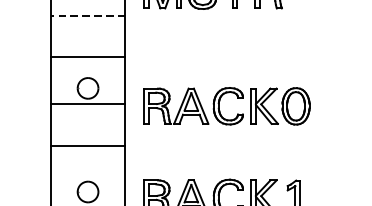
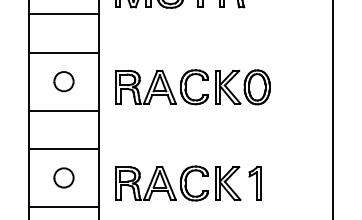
line: (88, 16) -> (64, 14), dashed -> solid
line: (87, 104) -> (63, 110), moved
part: (226, 106) -> (192, 87), moved
line: (87, 146) -> (63, 149), moved

